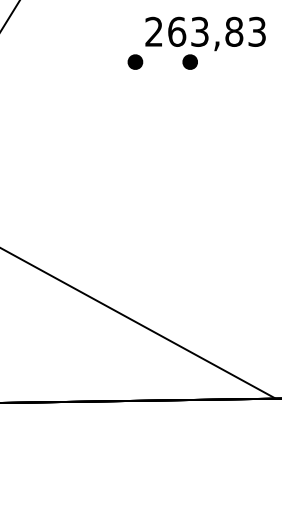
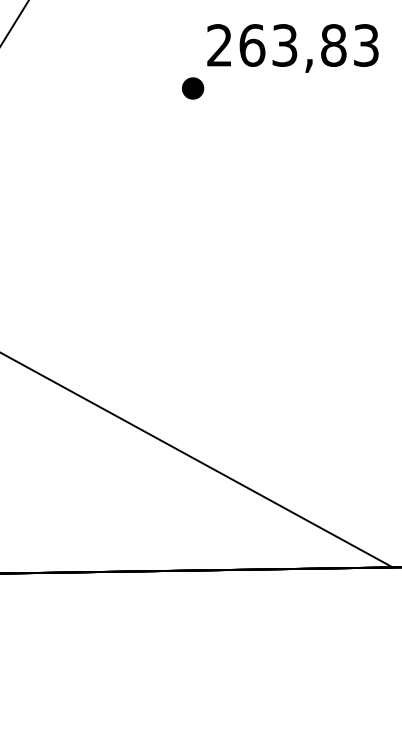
part: (190, 62) -> (271, 88), removed

